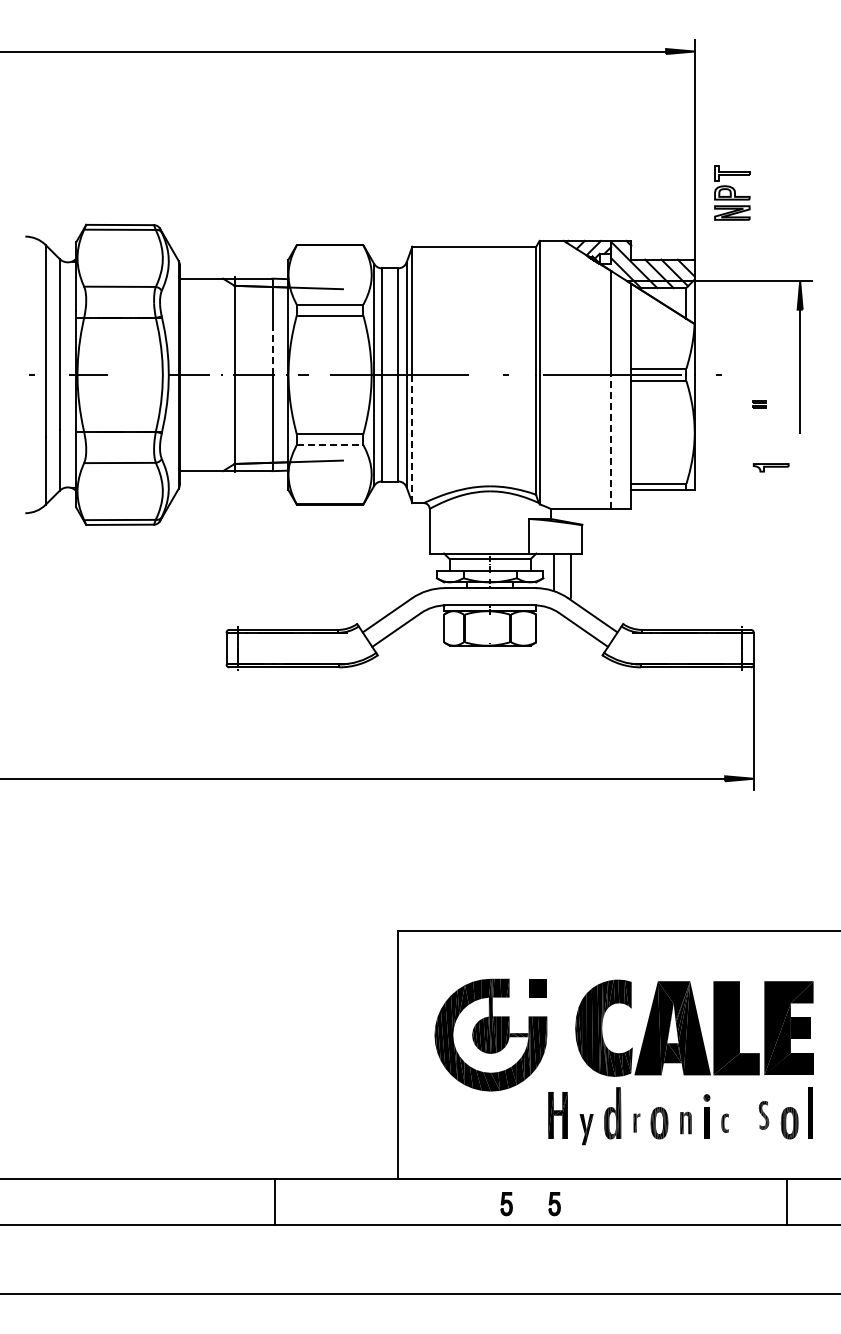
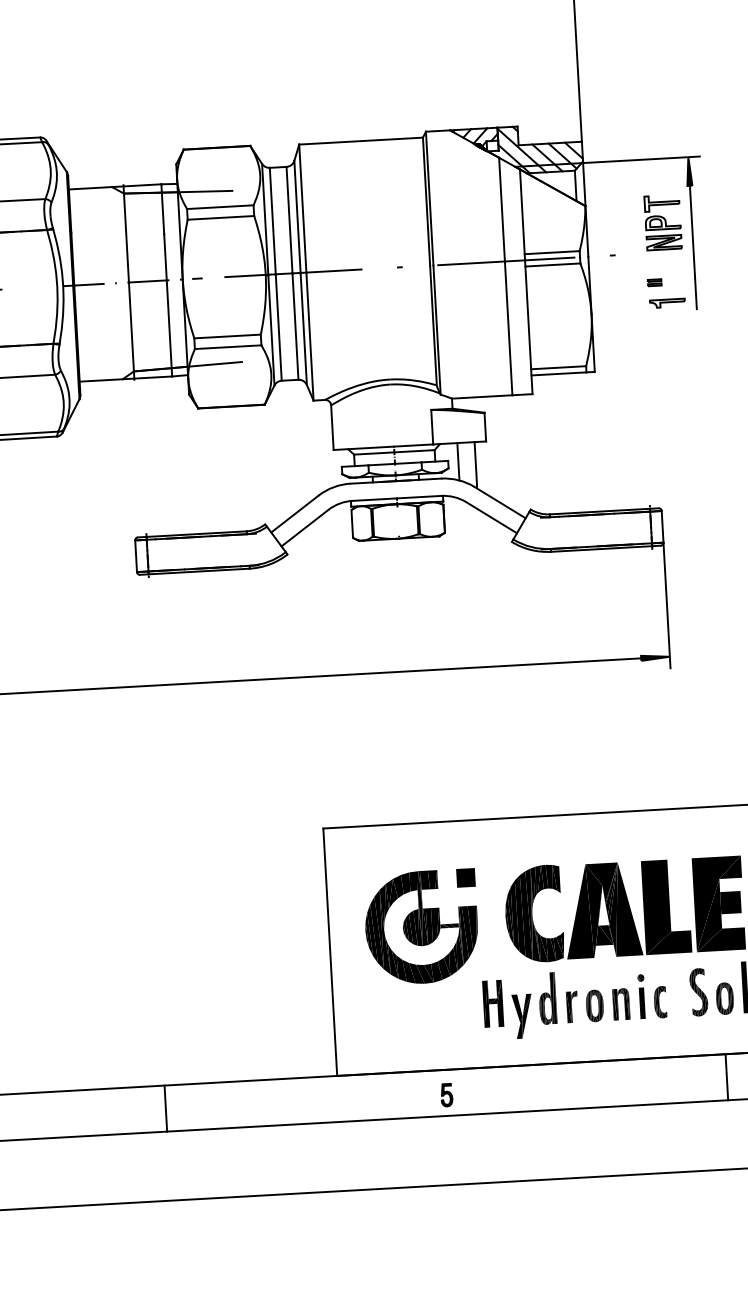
part: (732, 192) -> (663, 222), moved
line: (272, 351) -> (165, 257), dashed -> solid
line: (412, 438) -> (310, 336), dashed -> solid
line: (611, 441) -> (508, 327), dashed -> solid
line: (330, 445) -> (228, 347), dashed -> solid
part: (770, 467) -> (666, 303), moved
part: (763, 1115) -> (698, 992), size x1.67
part: (636, 1122) -> (571, 1006), size x1.67
part: (685, 1122) -> (620, 1003), size x1.43
part: (724, 1123) -> (659, 1002), size x1.67
part: (586, 1129) -> (522, 1016), size x1.43
line: (275, 1201) -> (165, 1108), moved
part: (554, 1204) -> (494, 1092), removed

